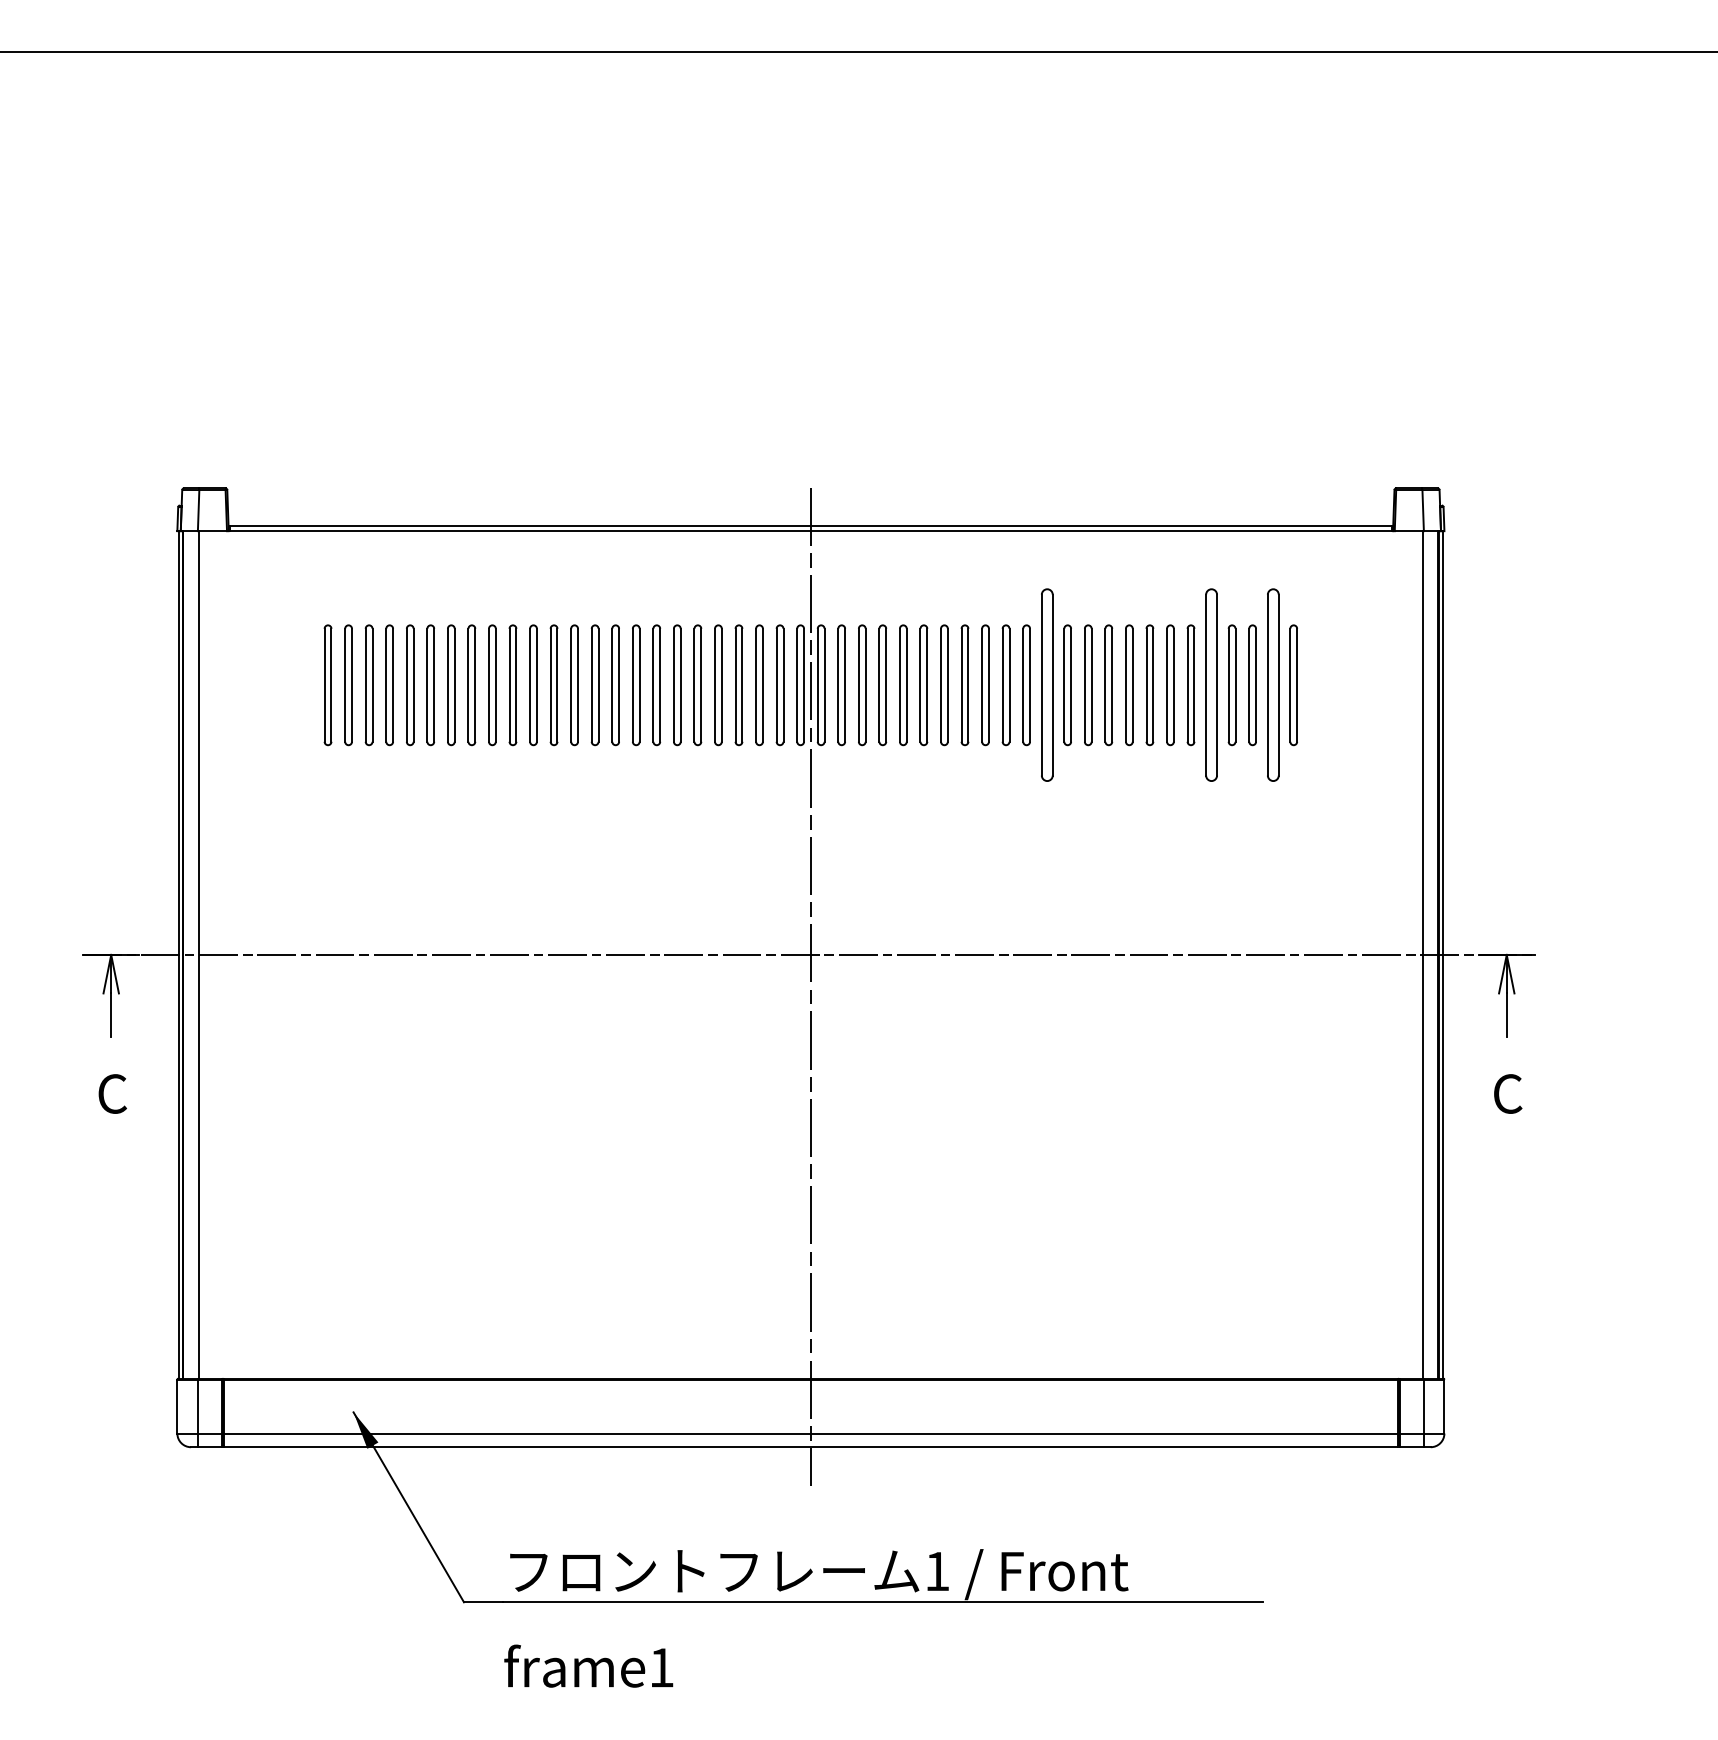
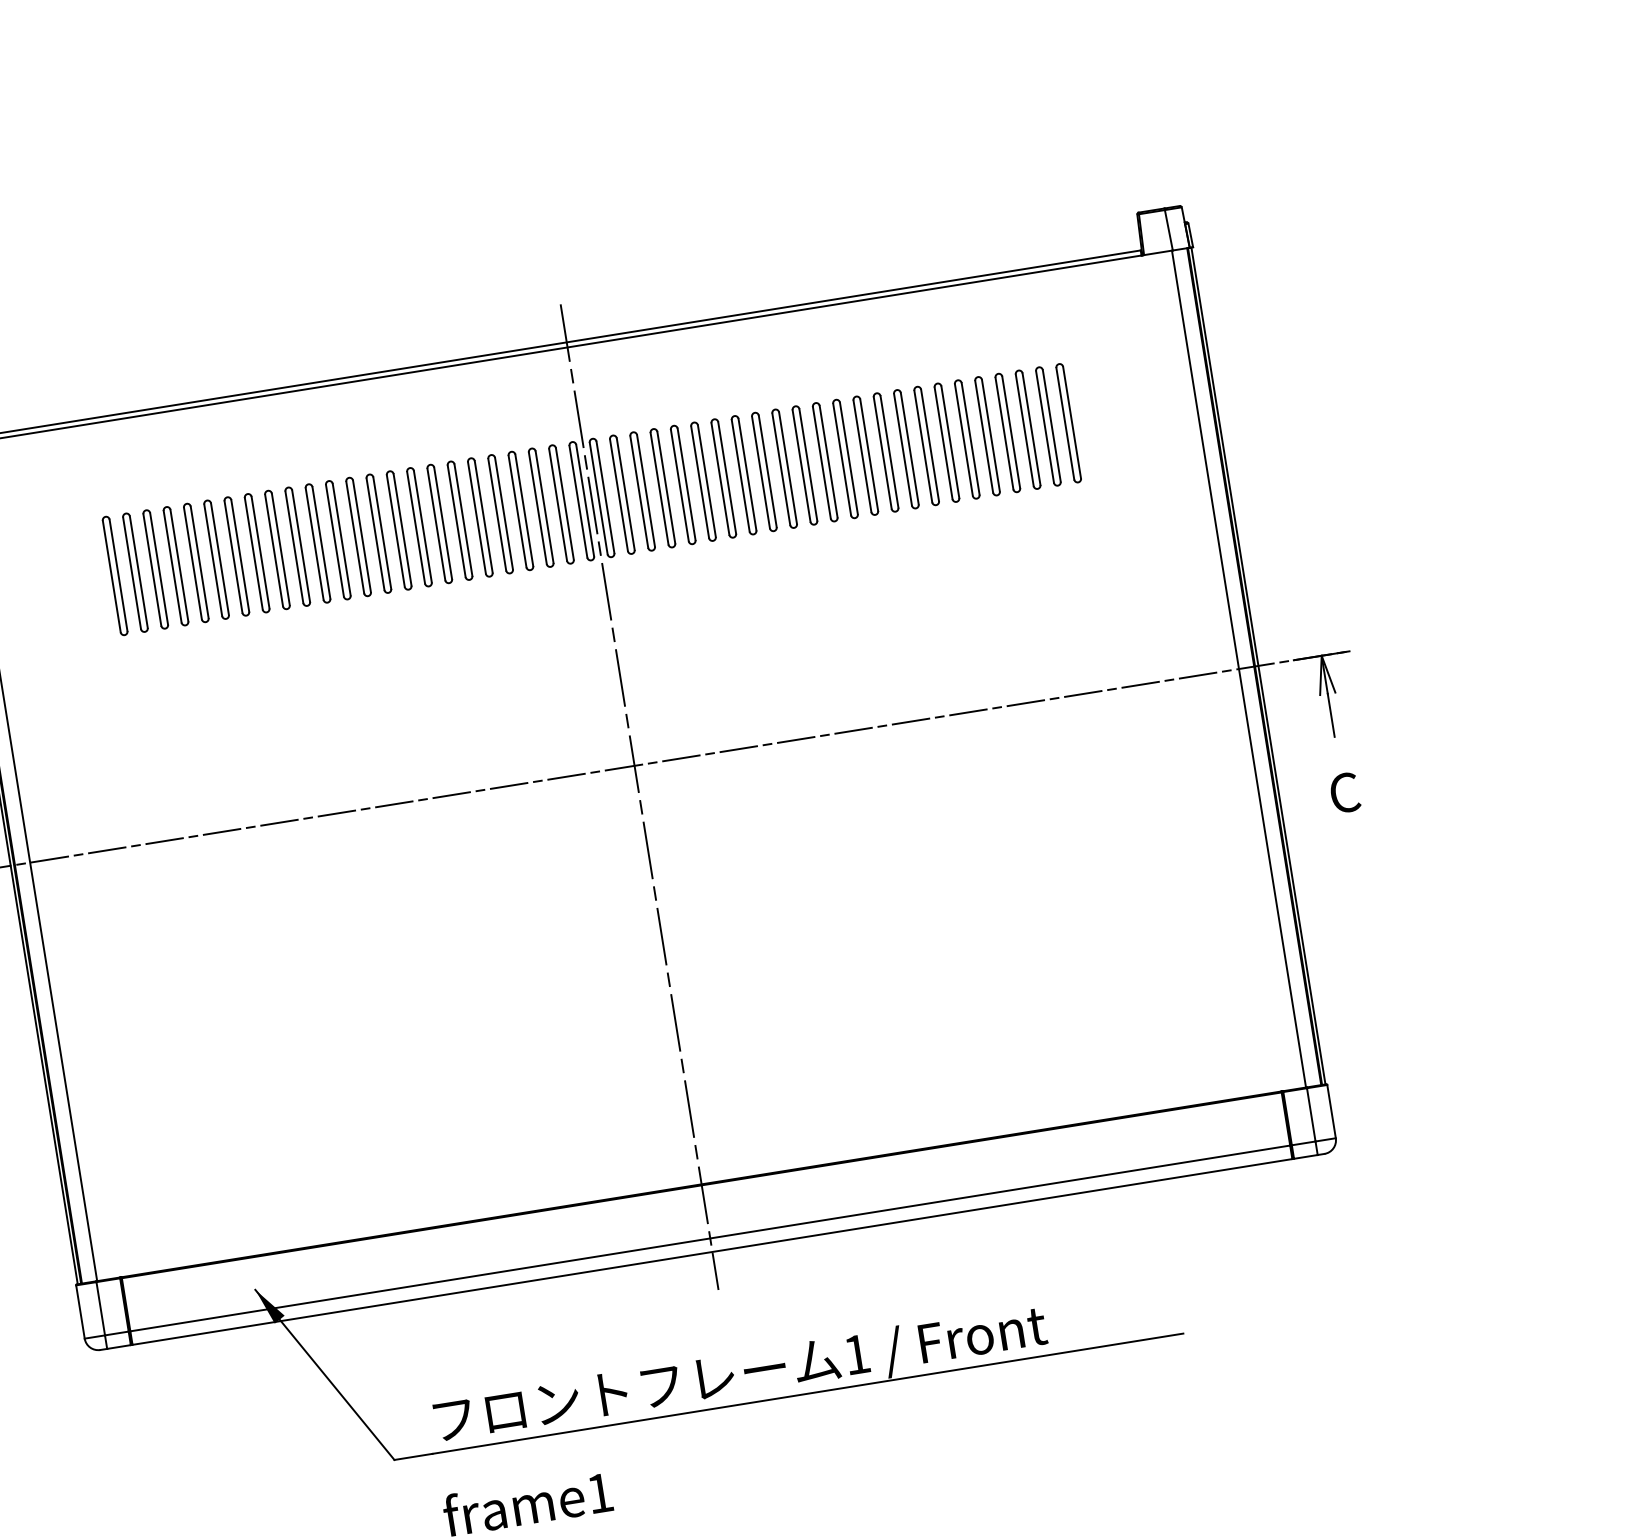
part: (1046, 685) -> (824, 462), size x0.62
part: (1211, 685) -> (987, 436), size x0.62
part: (1272, 685) -> (1047, 426), size x0.62

